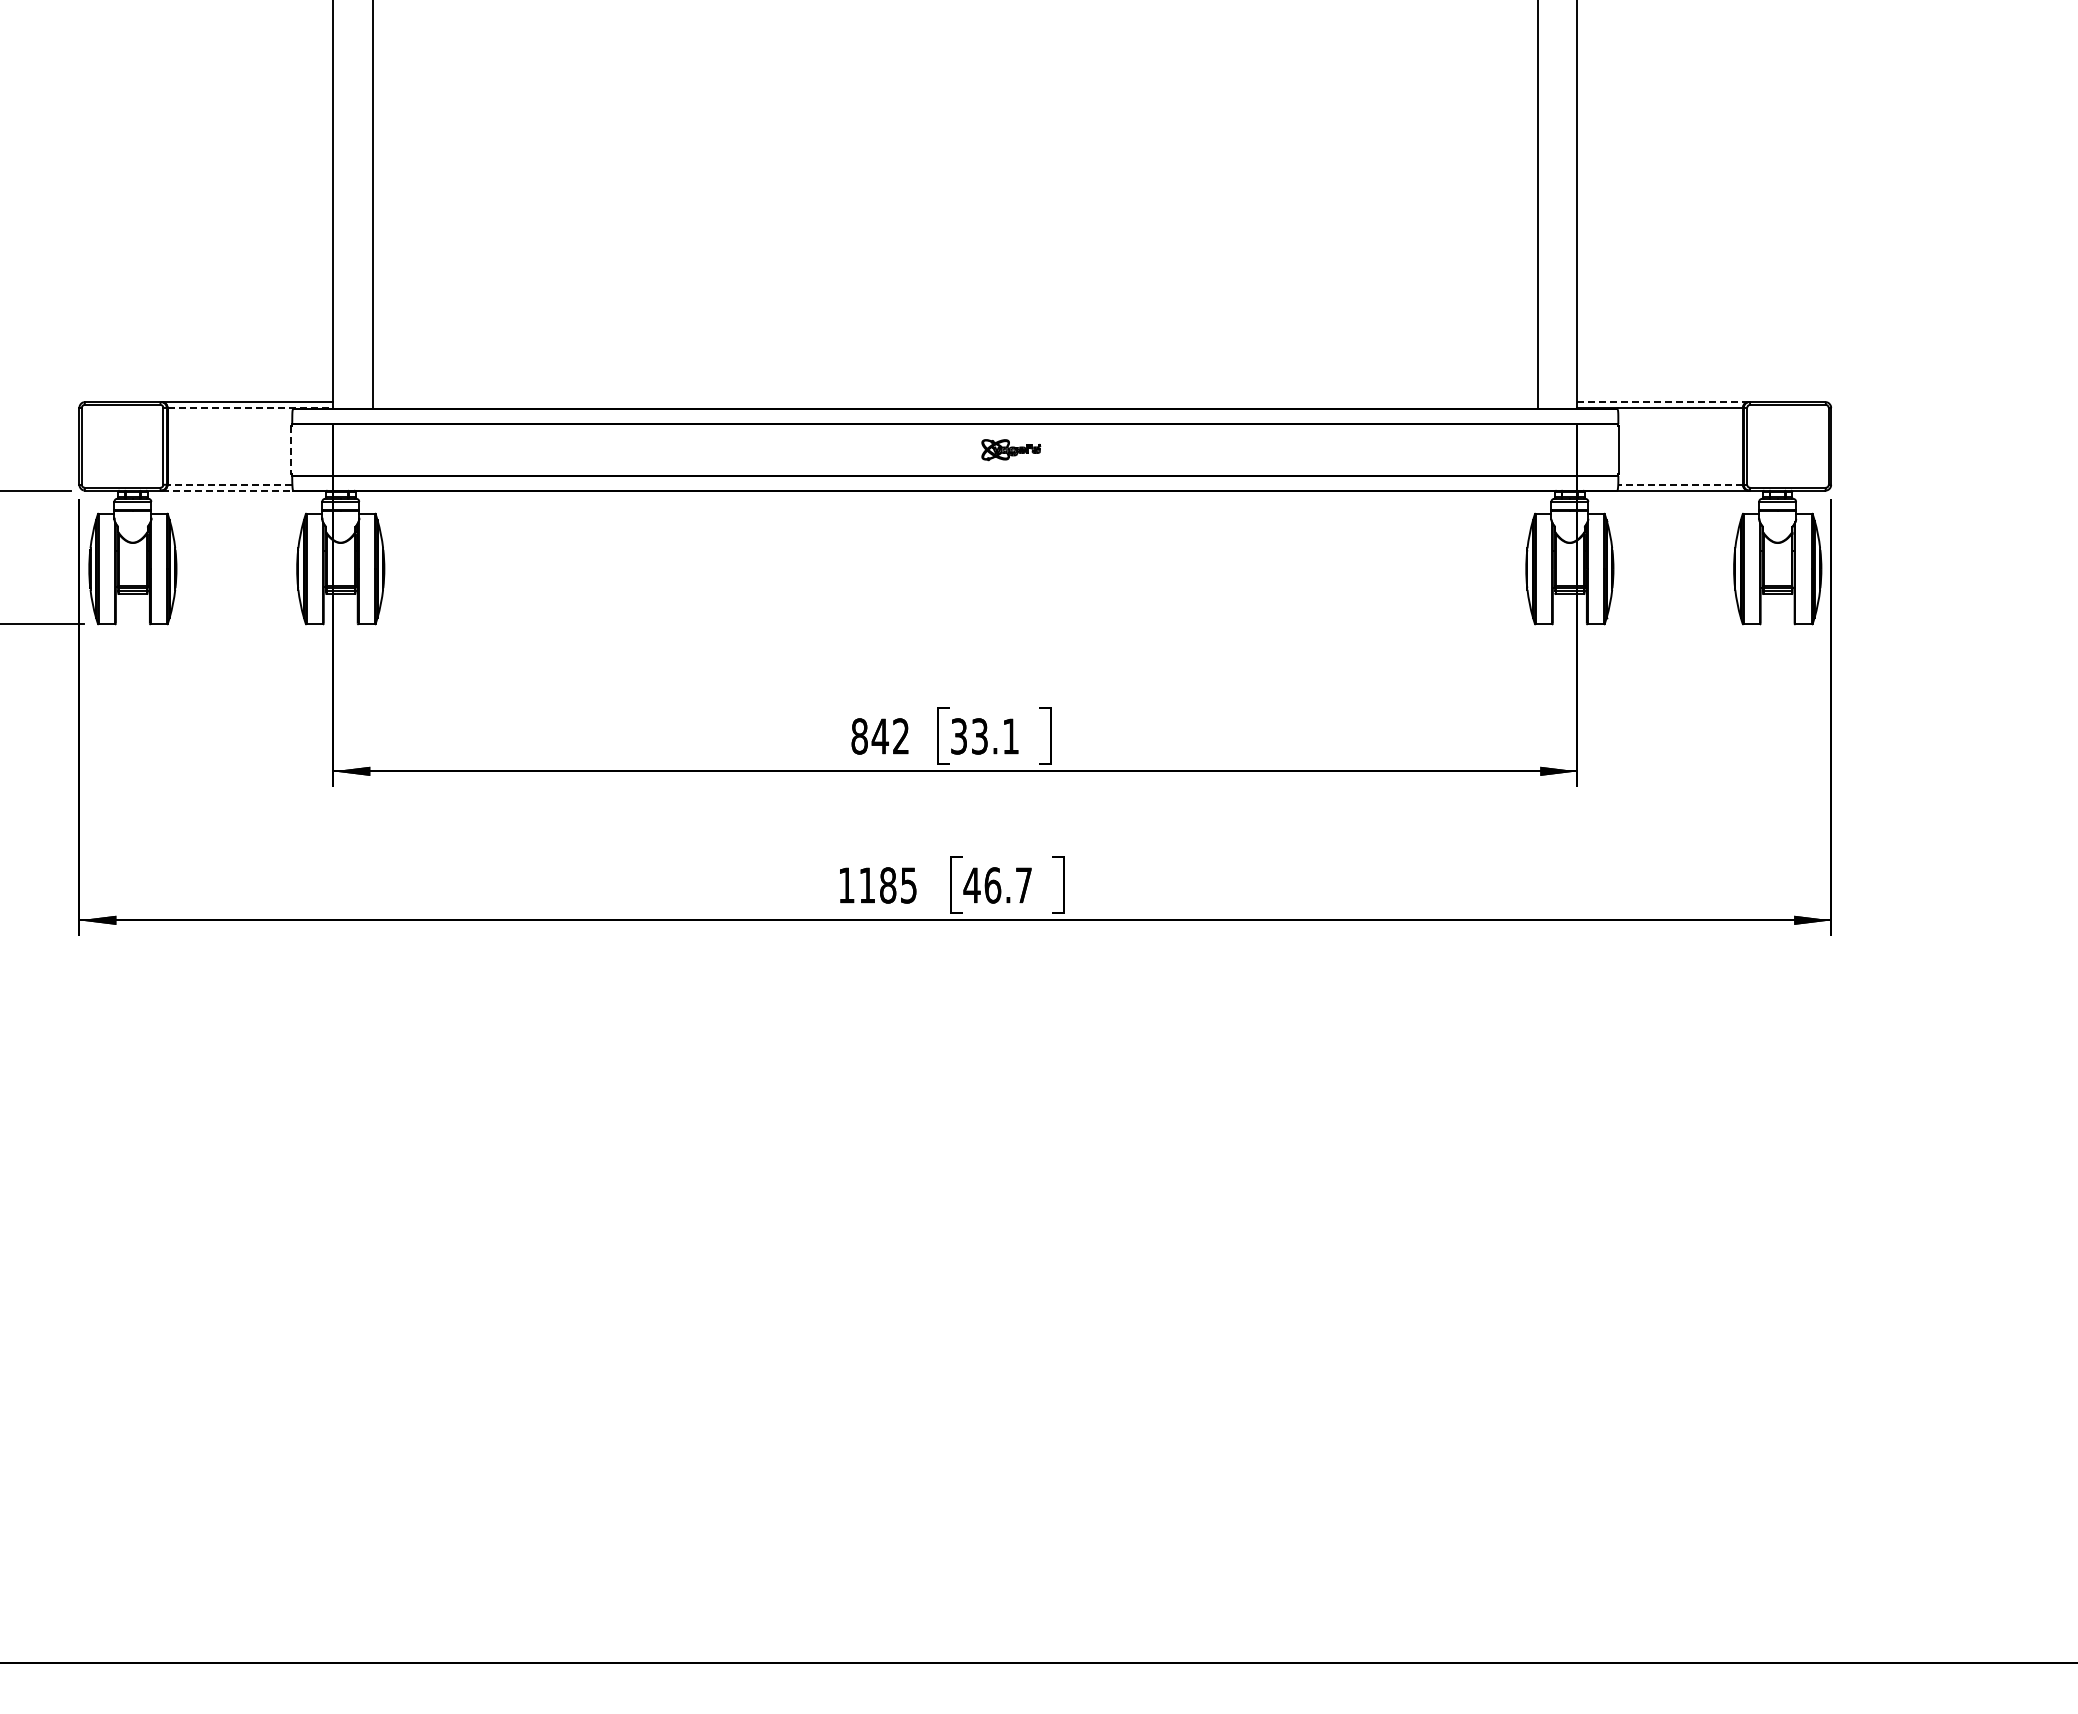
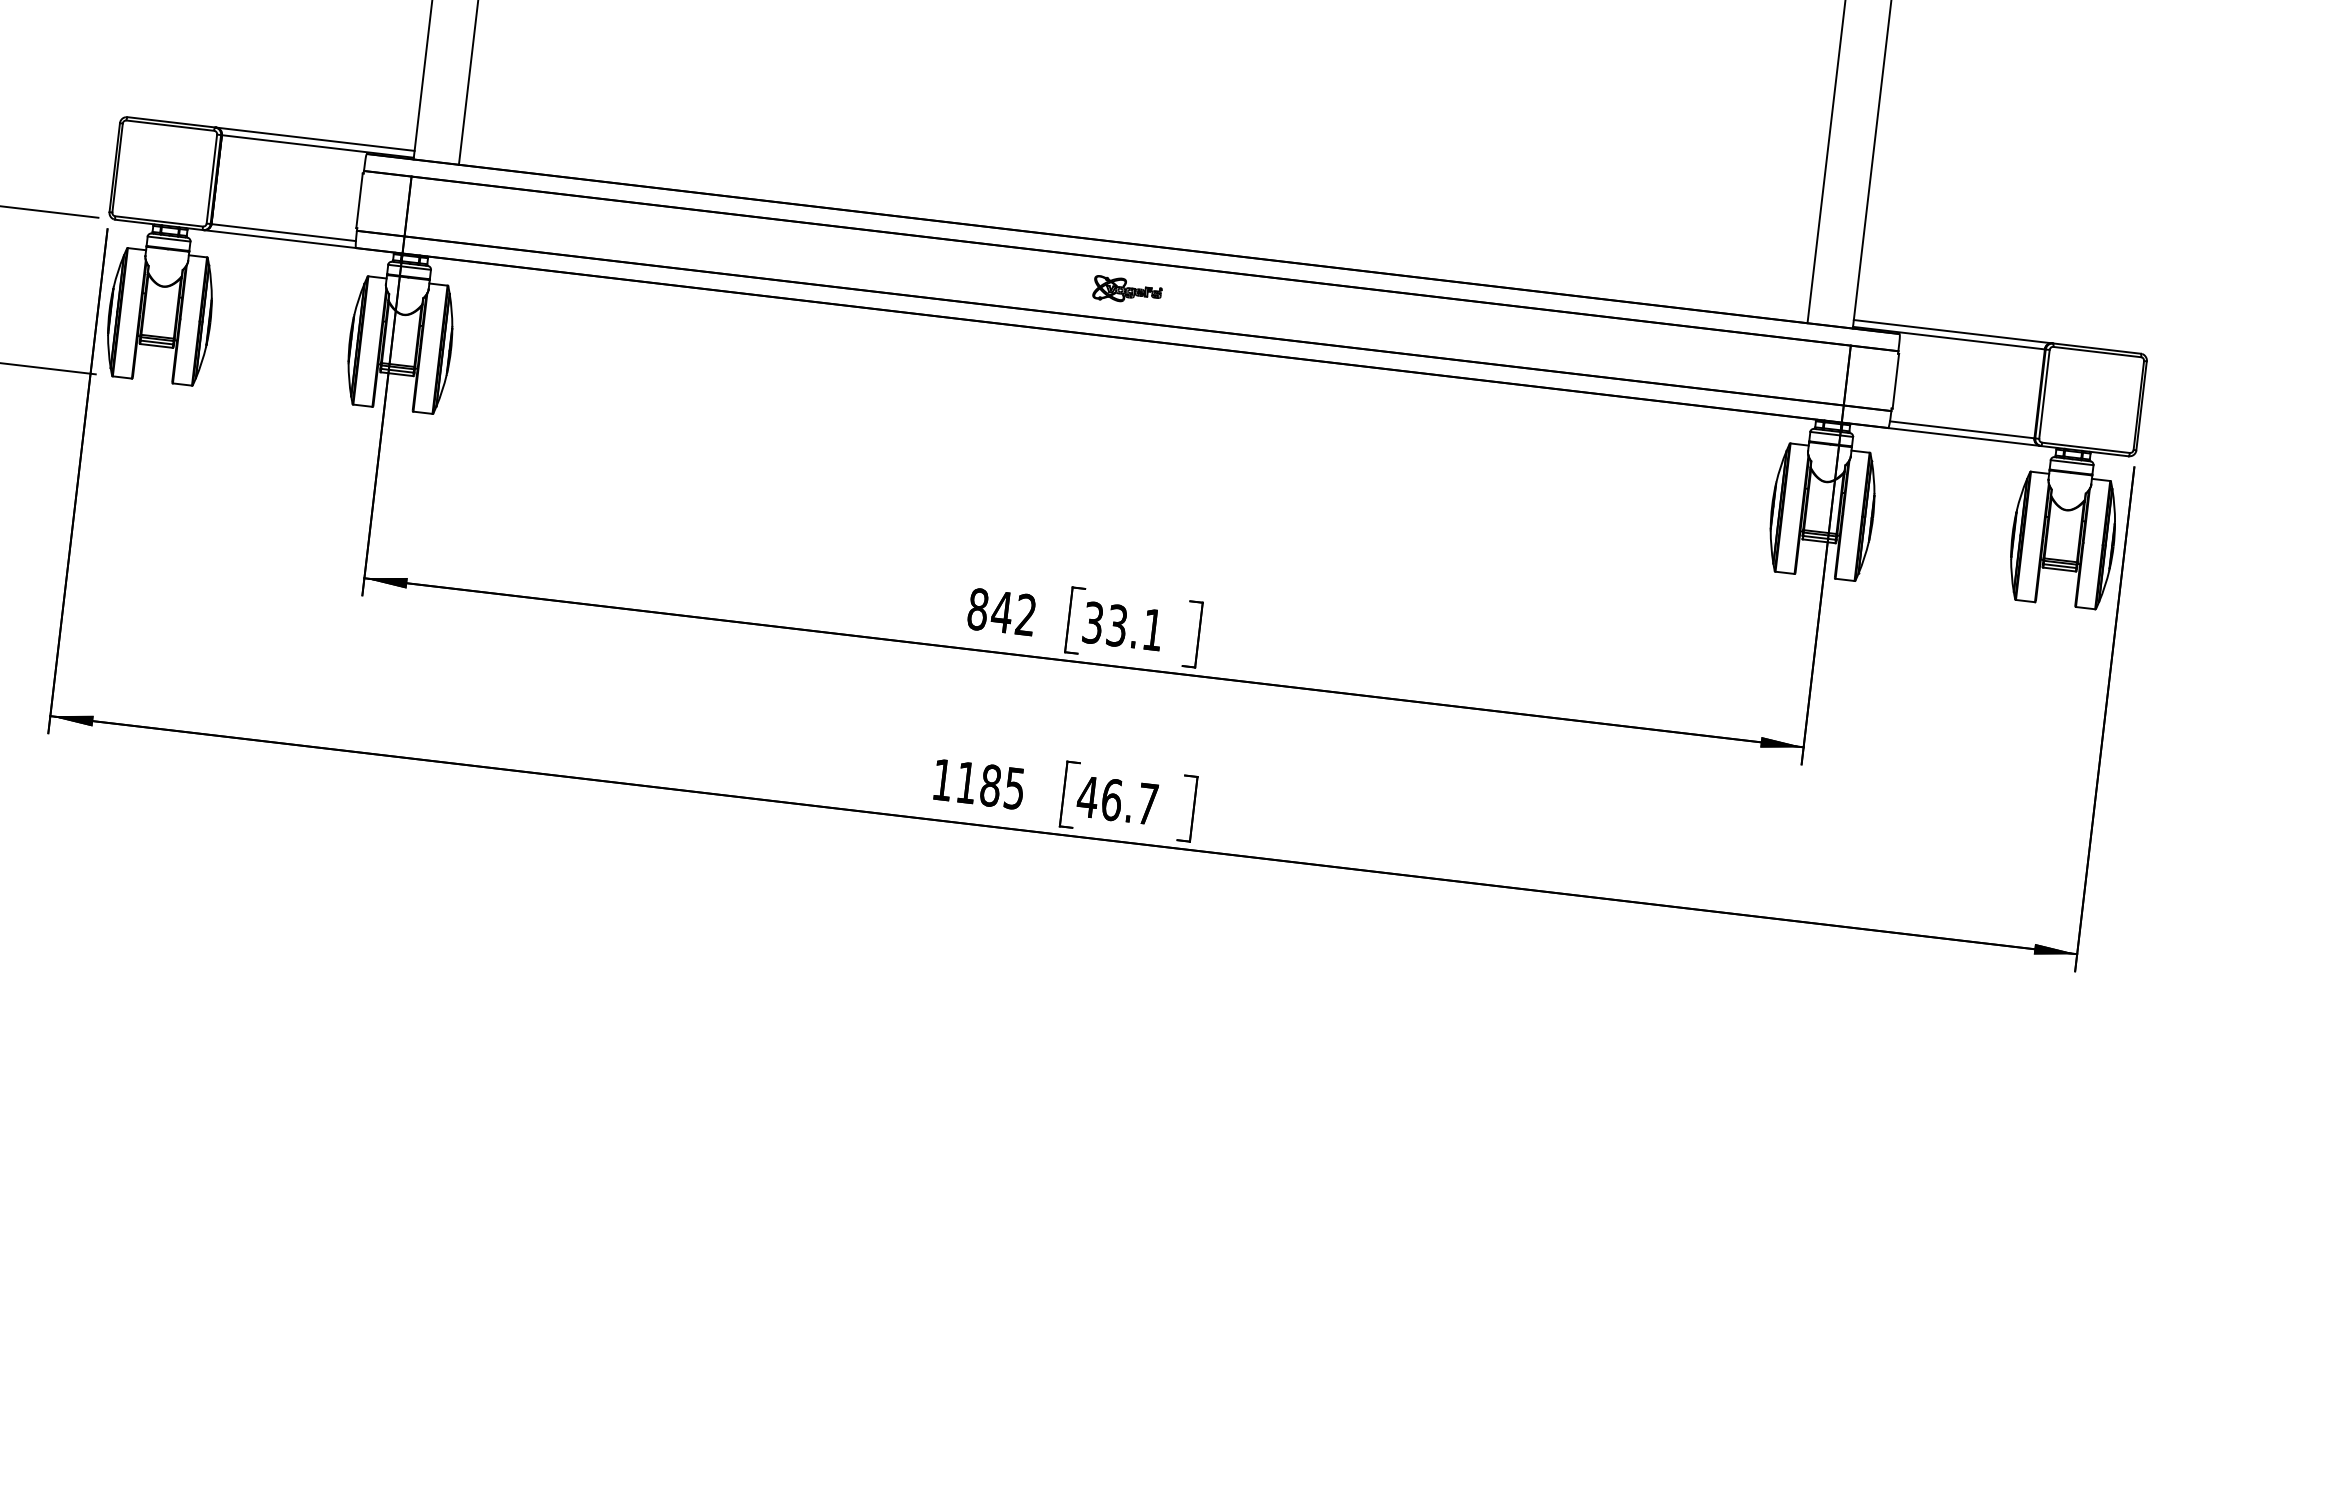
line: (1663, 402) -> (1953, 332), dashed -> solid
line: (250, 407) -> (317, 145), dashed -> solid
line: (291, 450) -> (359, 201), dashed -> solid
part: (1011, 450) -> (1127, 291), moved
line: (229, 484) -> (283, 232), dashed -> solid
line: (1680, 484) -> (1962, 429), dashed -> solid
line: (227, 490) -> (280, 238), dashed -> solid

